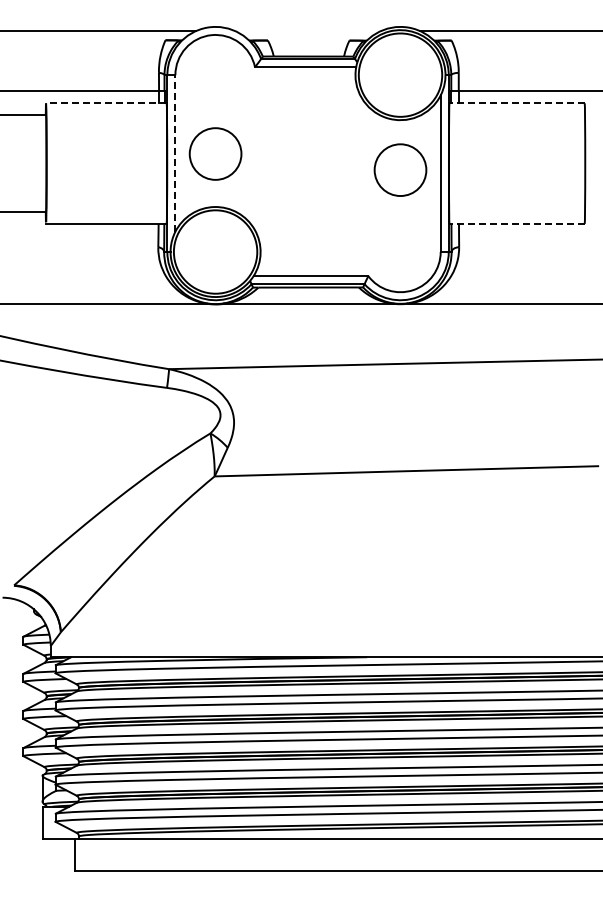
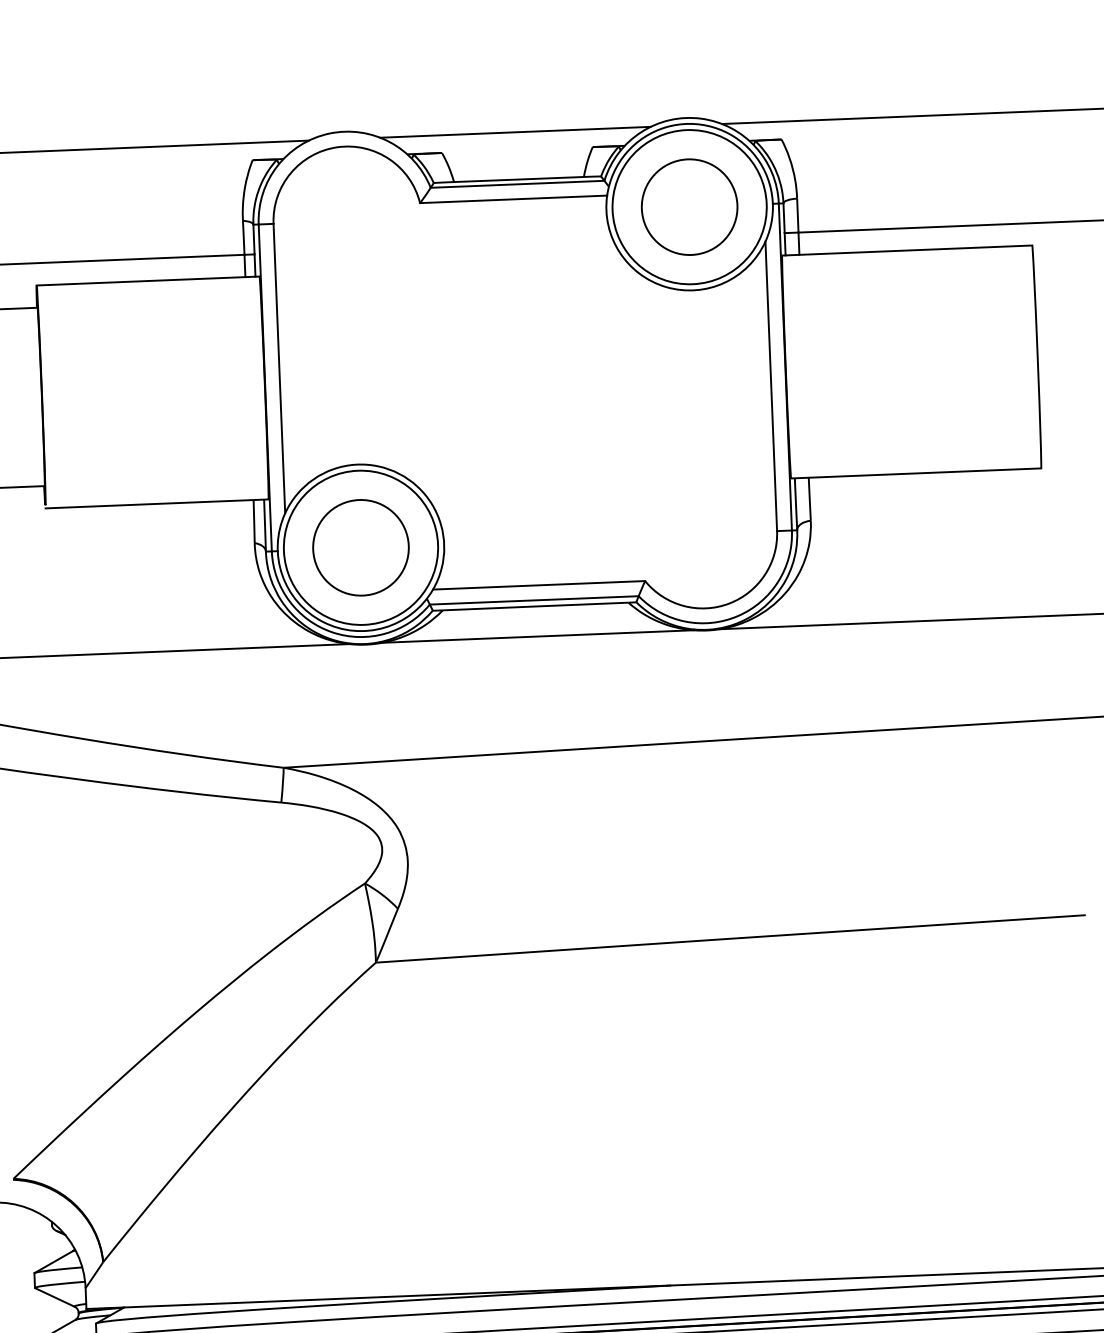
line: (307, 30) -> (514, 131), added
line: (105, 103) -> (146, 281), dashed -> solid
line: (517, 103) -> (907, 250), dashed -> solid
line: (175, 152) -> (279, 366), dashed -> solid
circle: (215, 153) -> (360, 546), moved
circle: (400, 169) -> (689, 205), moved
line: (517, 223) -> (916, 472), dashed -> solid

